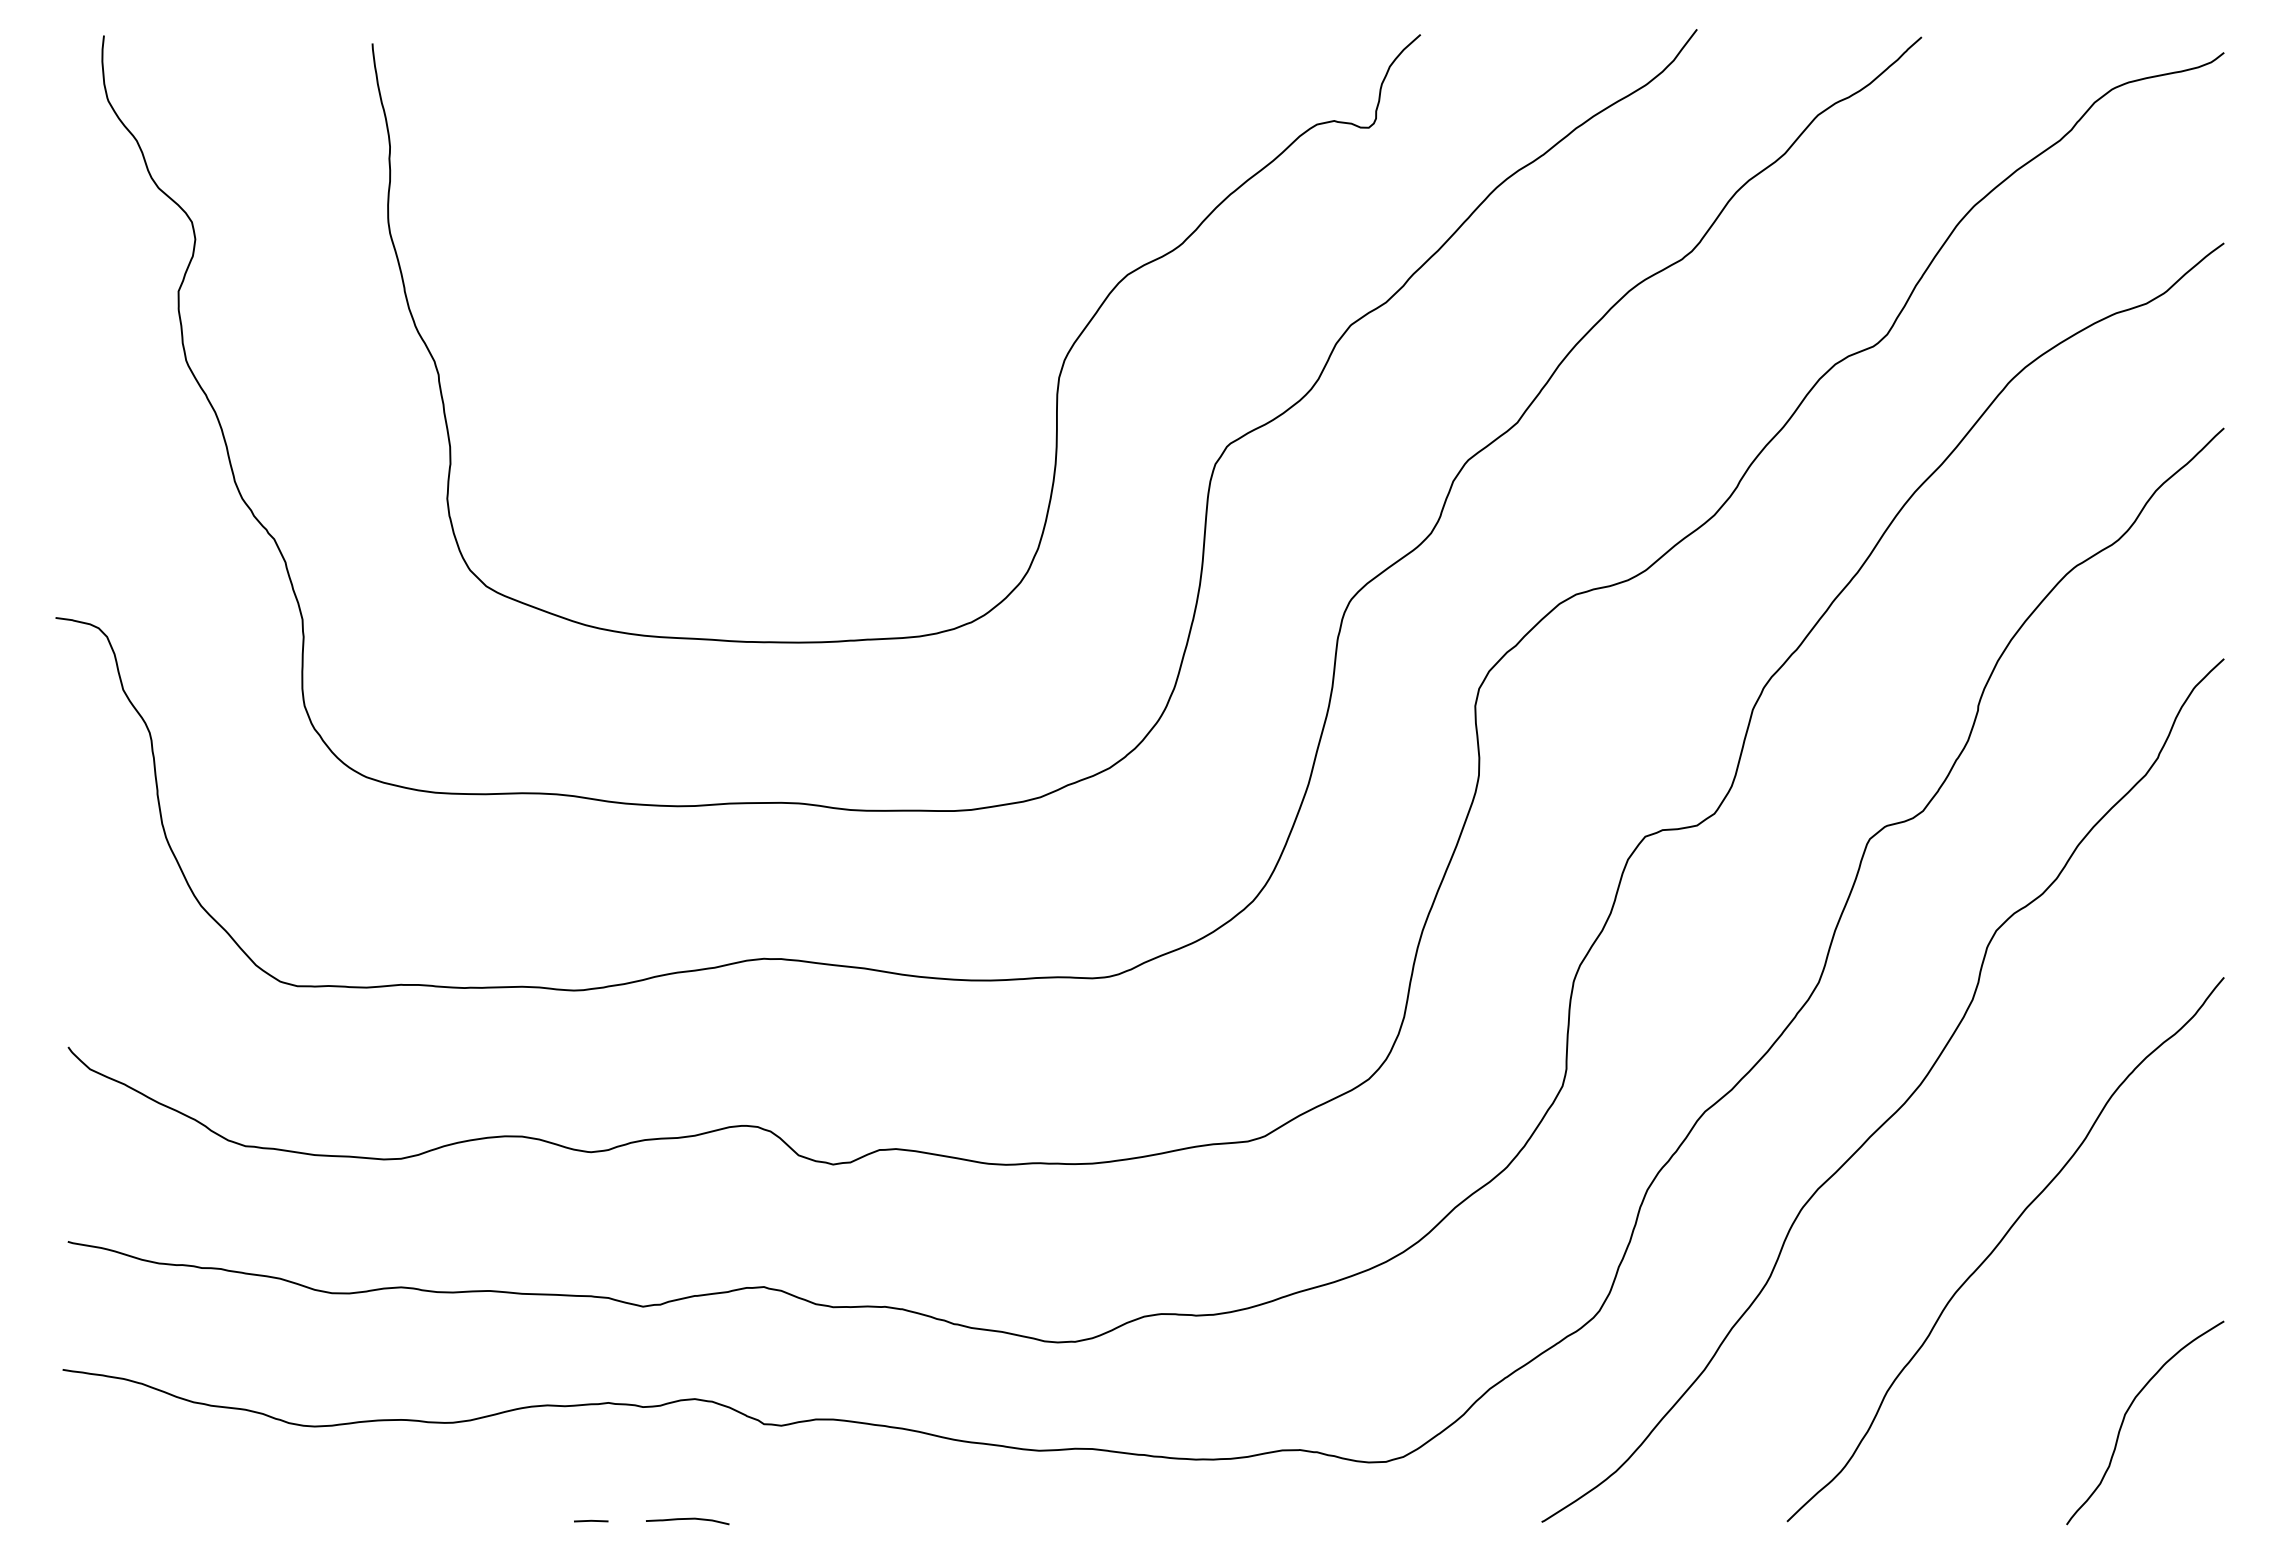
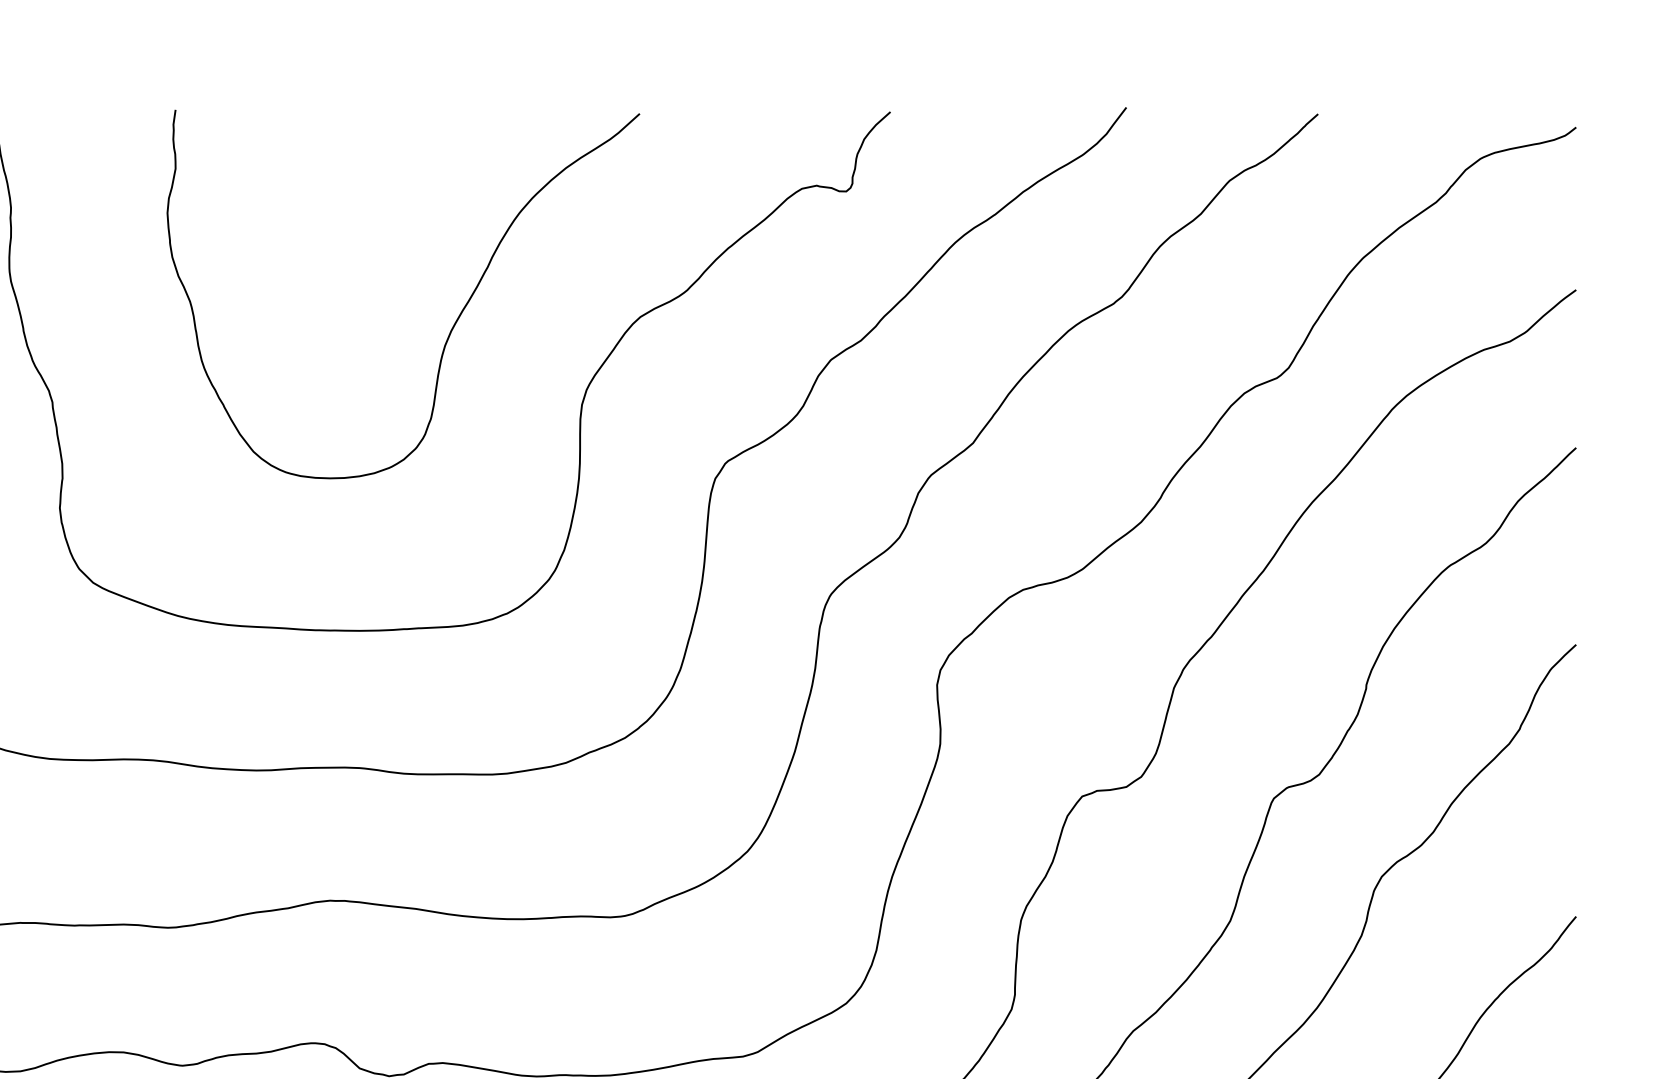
curve: (910, 280) -> (455, 321), added

